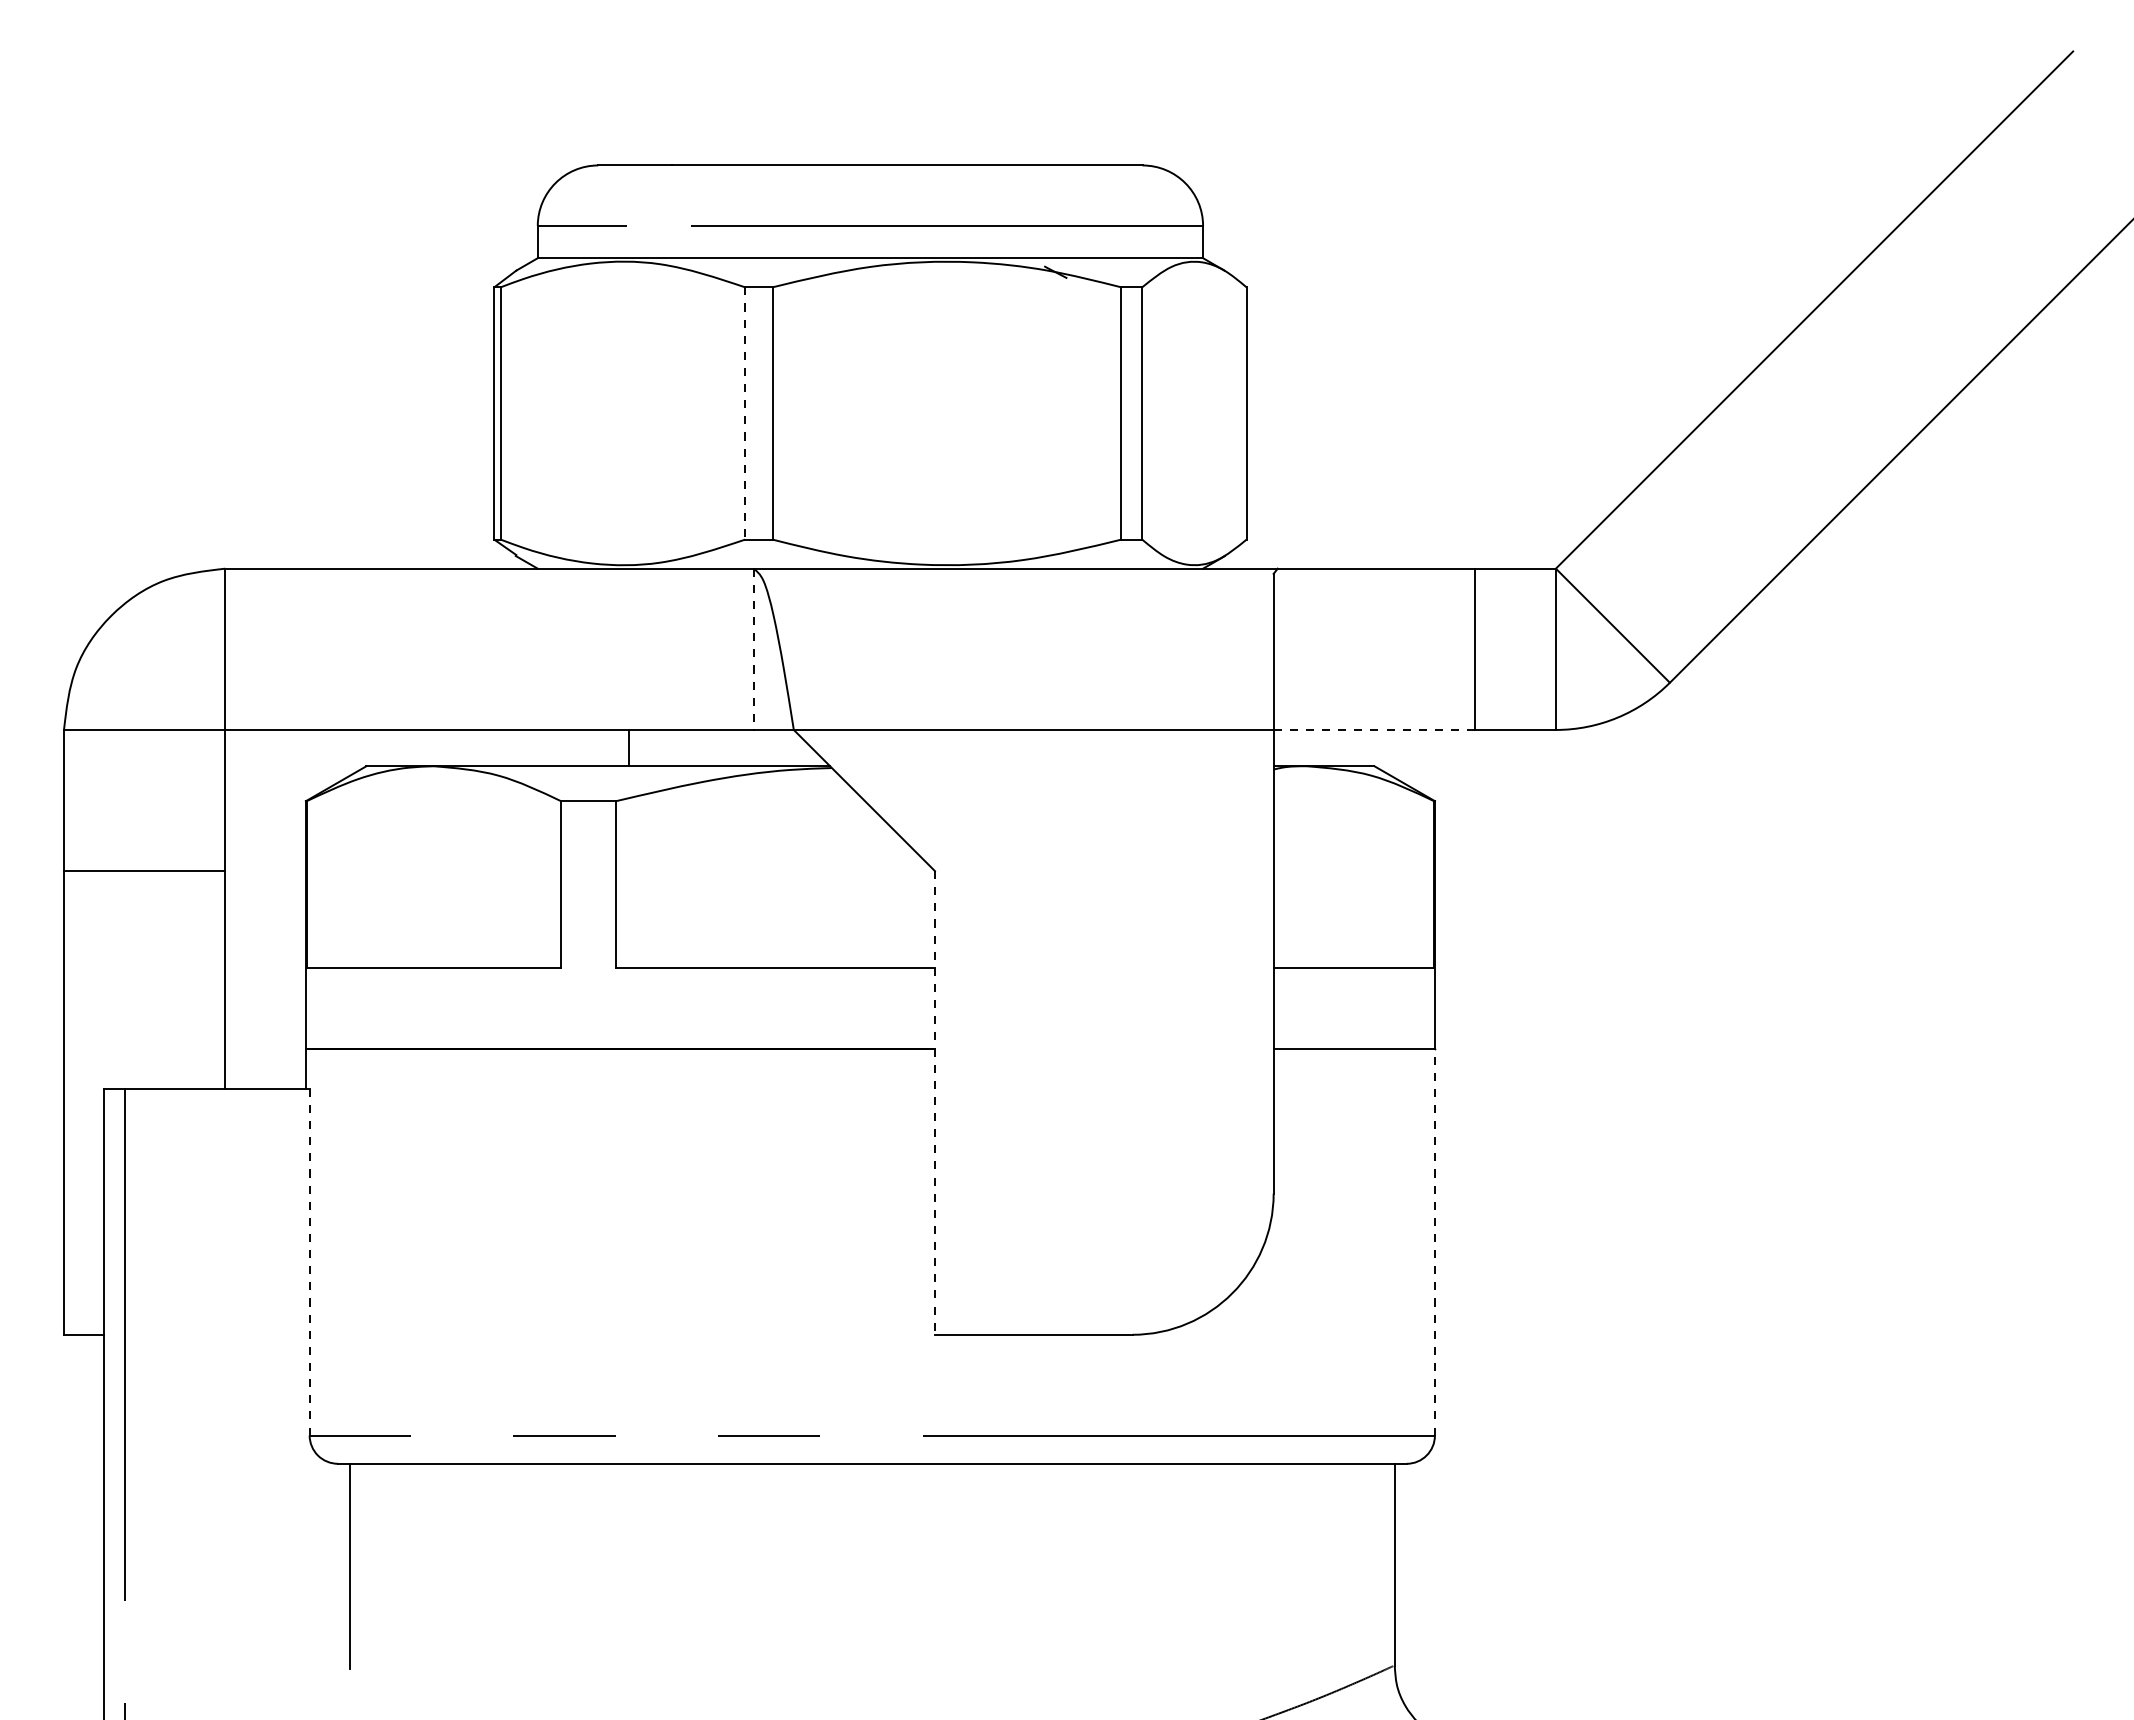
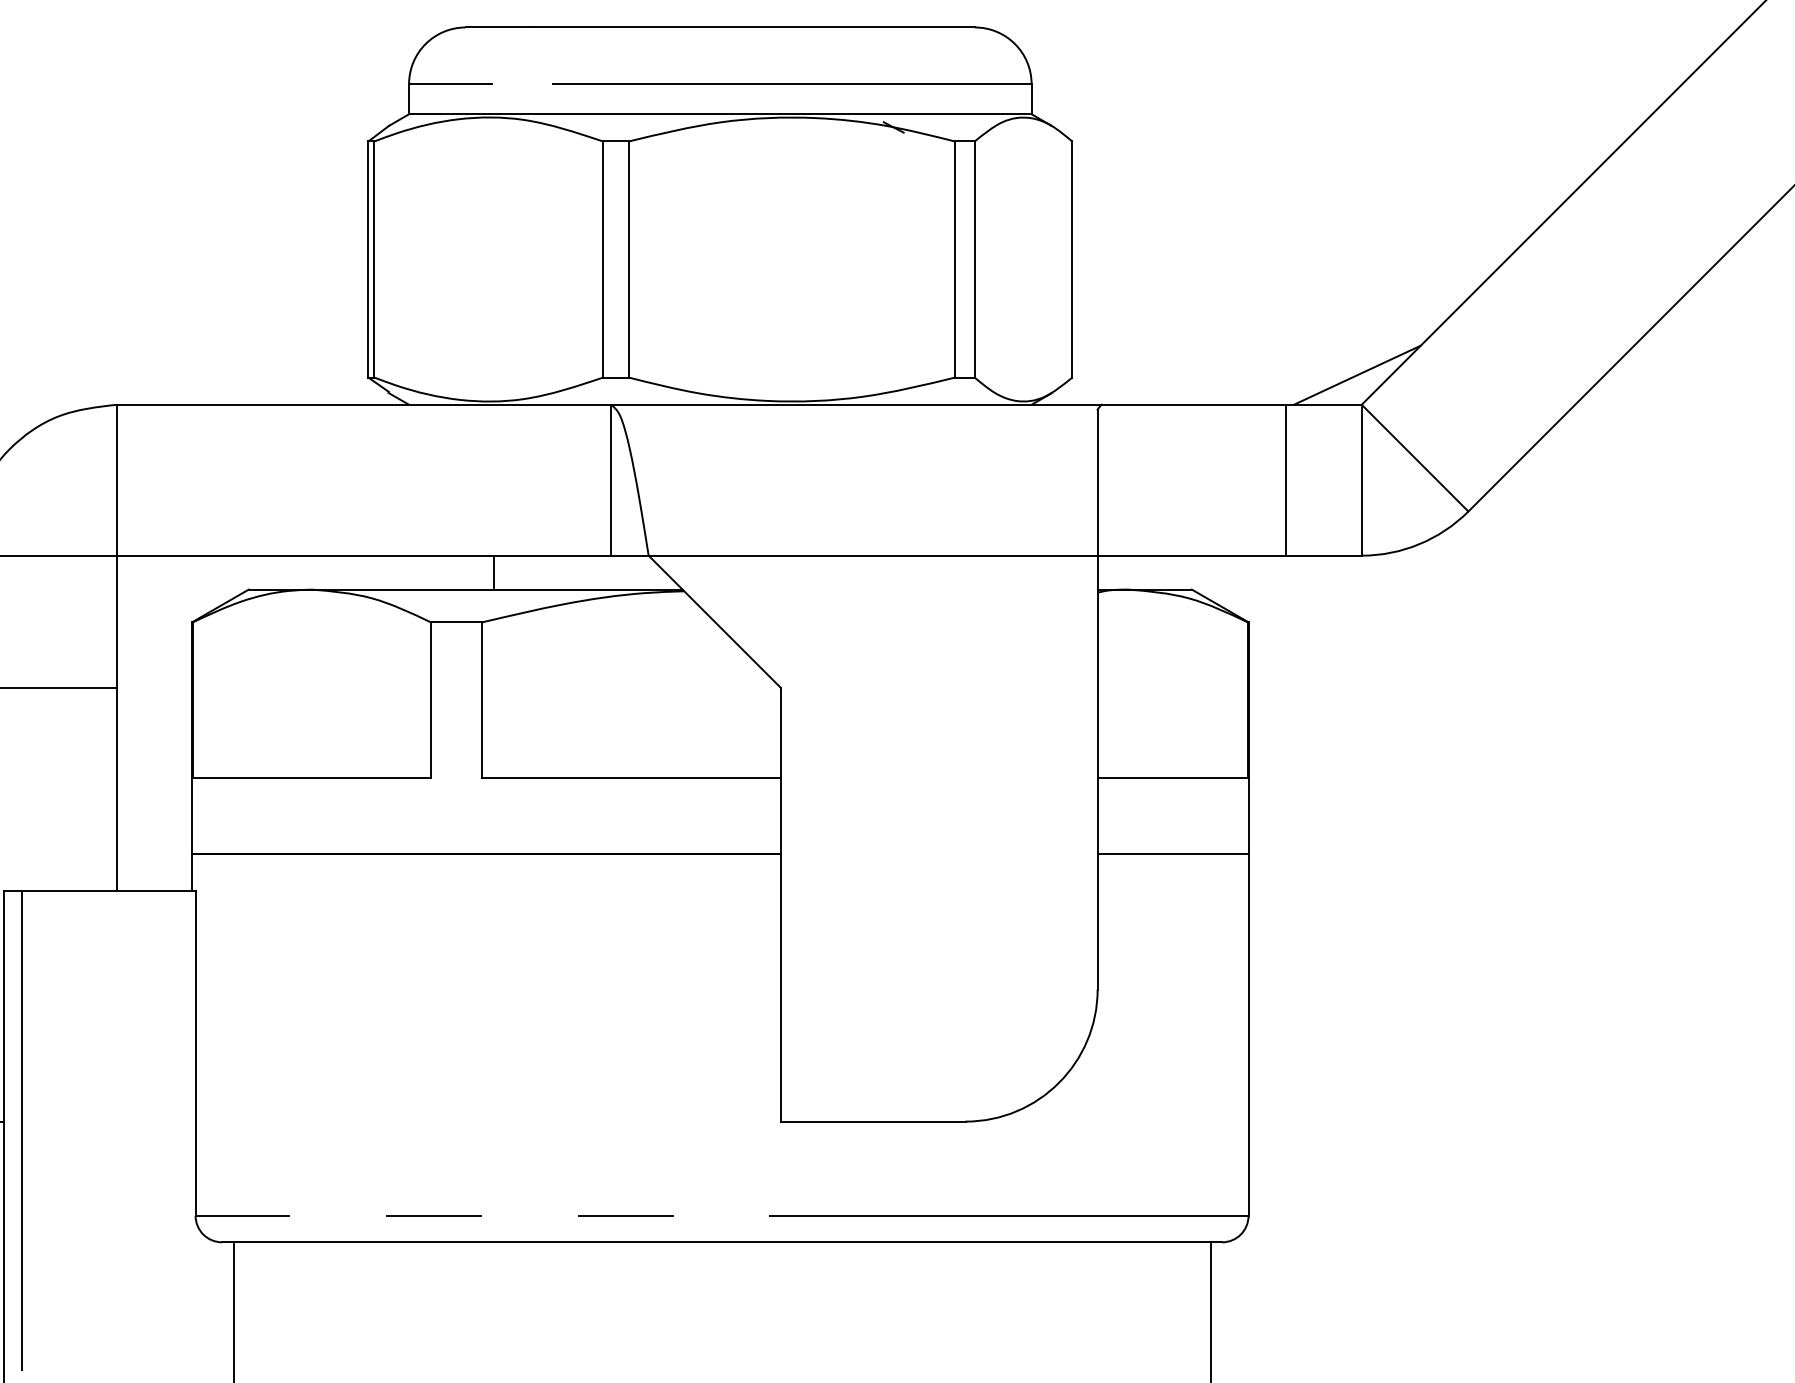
line: (745, 413) -> (603, 259), dashed -> solid
line: (1551, 536) -> (1357, 374), added
line: (753, 649) -> (610, 480), dashed -> solid
line: (1374, 729) -> (1191, 555), dashed -> solid
line: (934, 1102) -> (780, 904), dashed -> solid
line: (1434, 1242) -> (1248, 1035), dashed -> solid
line: (309, 1261) -> (195, 1053), dashed -> solid

